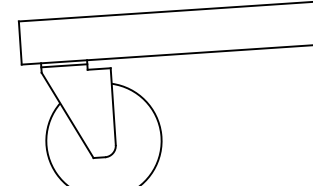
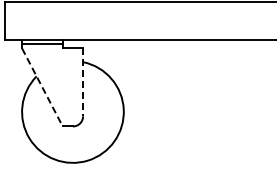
line: (113, 106) -> (83, 82), solid -> dashed
line: (67, 115) -> (42, 87), solid -> dashed

